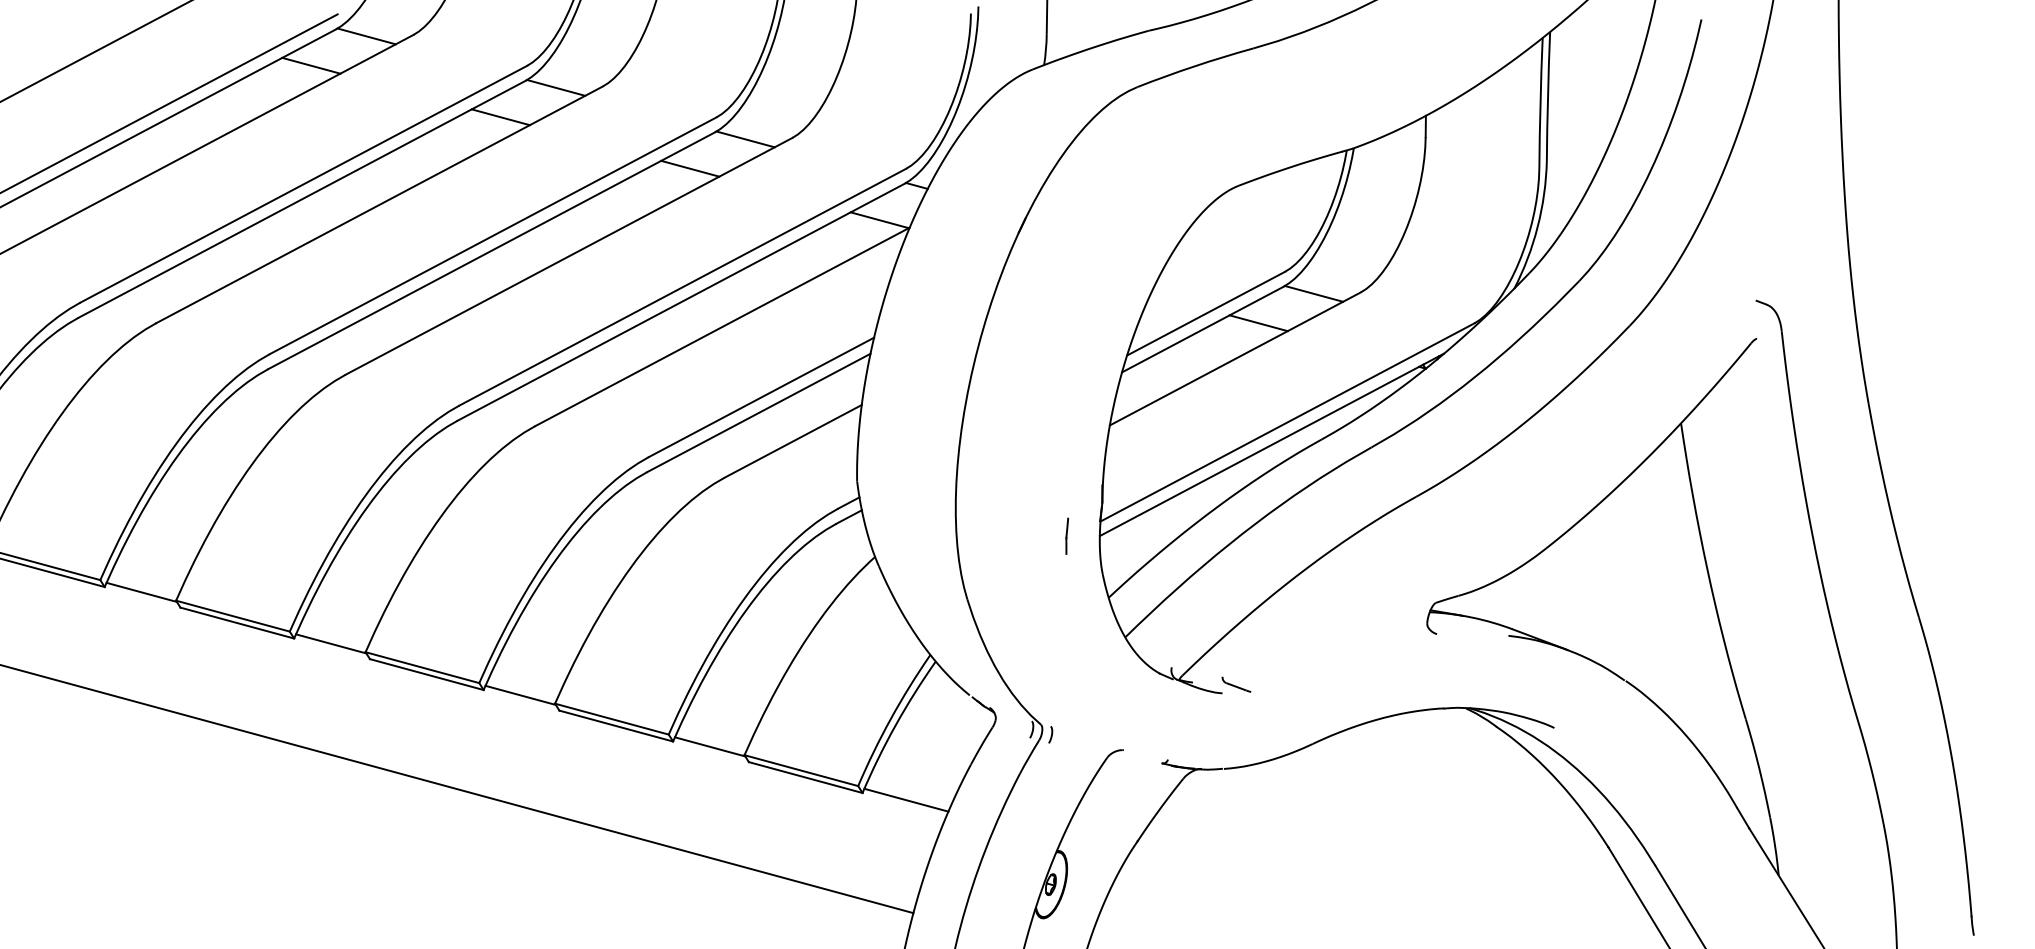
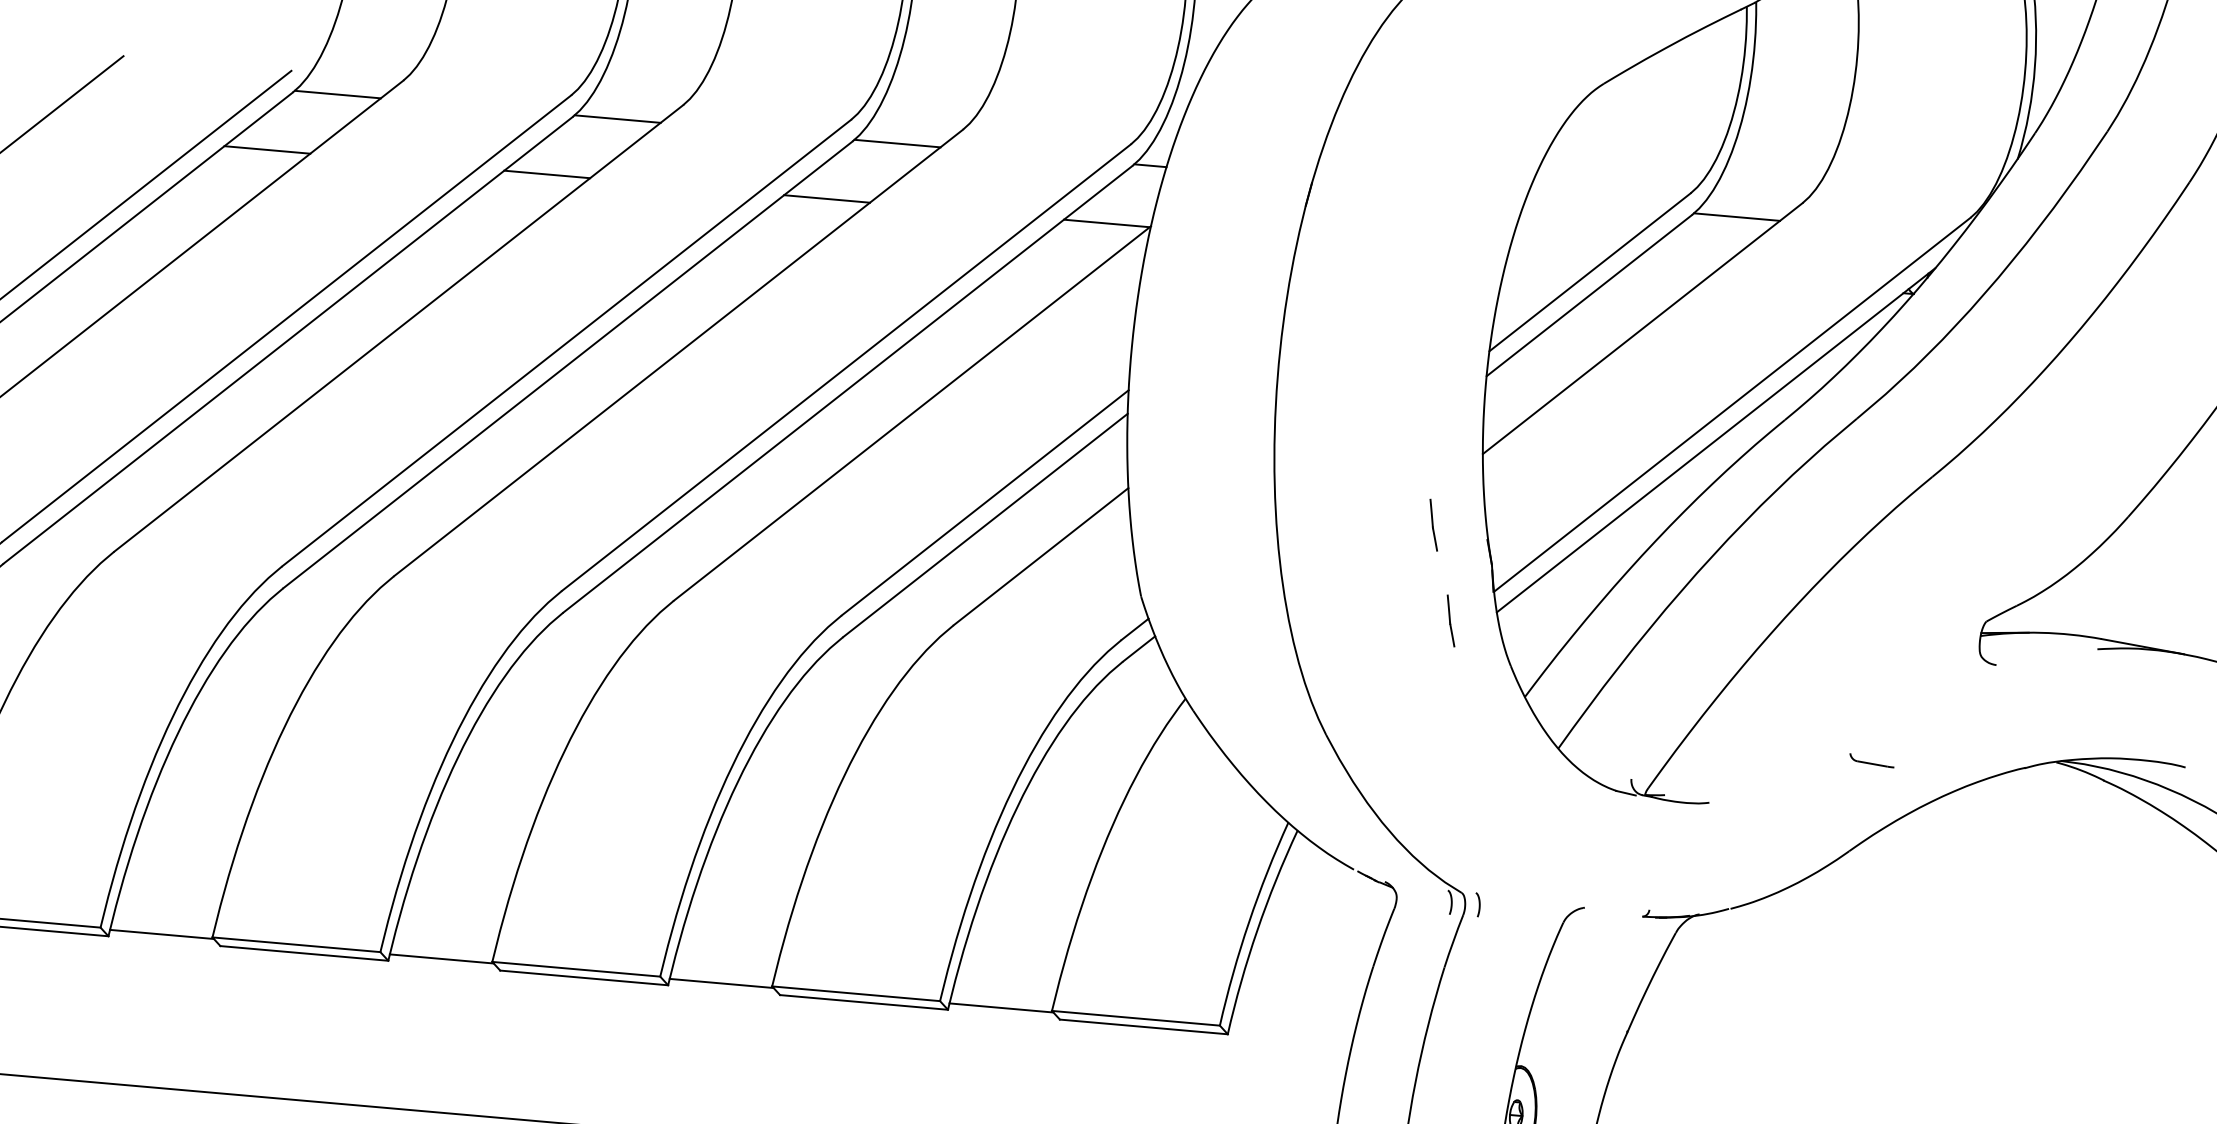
line: (1258, 323) -> (1666, 272), removed
line: (1067, 467) -> (1433, 524), added
part: (1236, 684) -> (1871, 760), moved
line: (906, 799) -> (1291, 1032), removed

